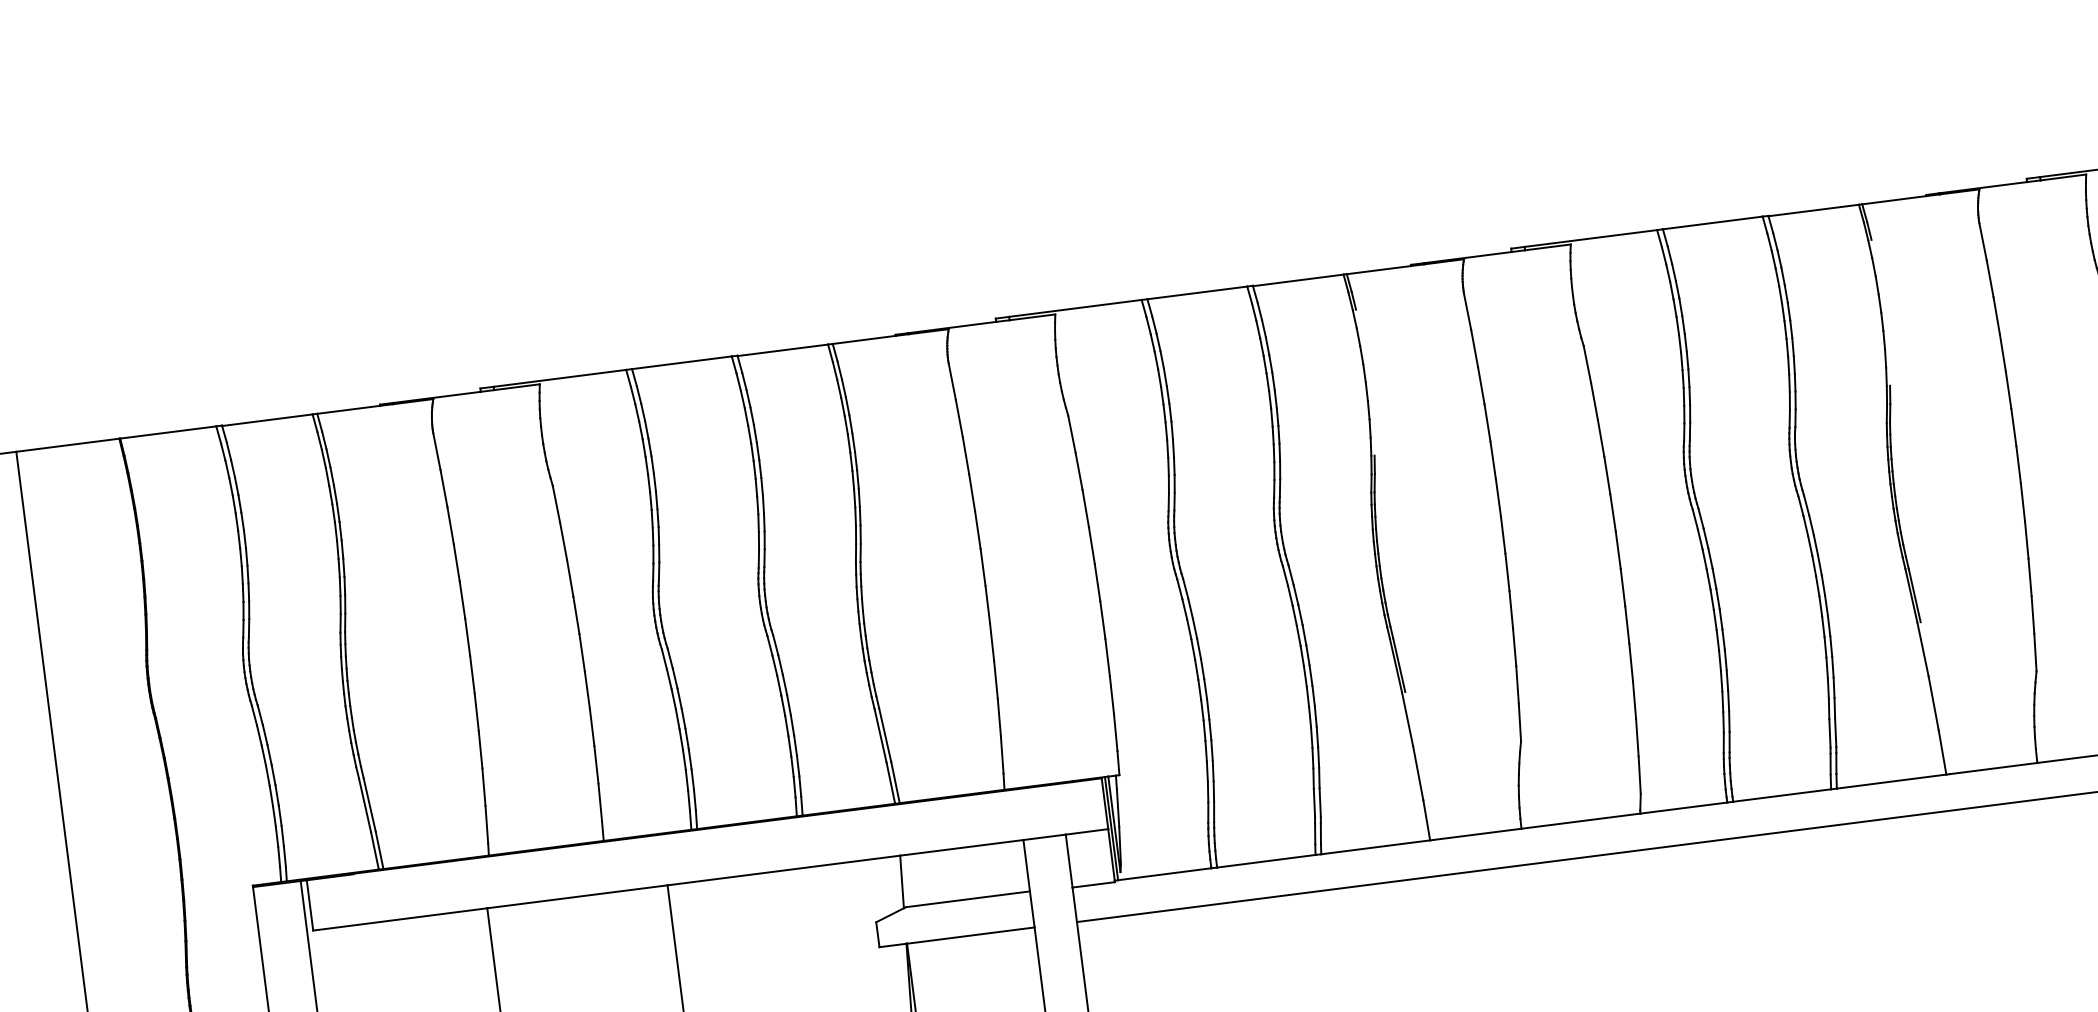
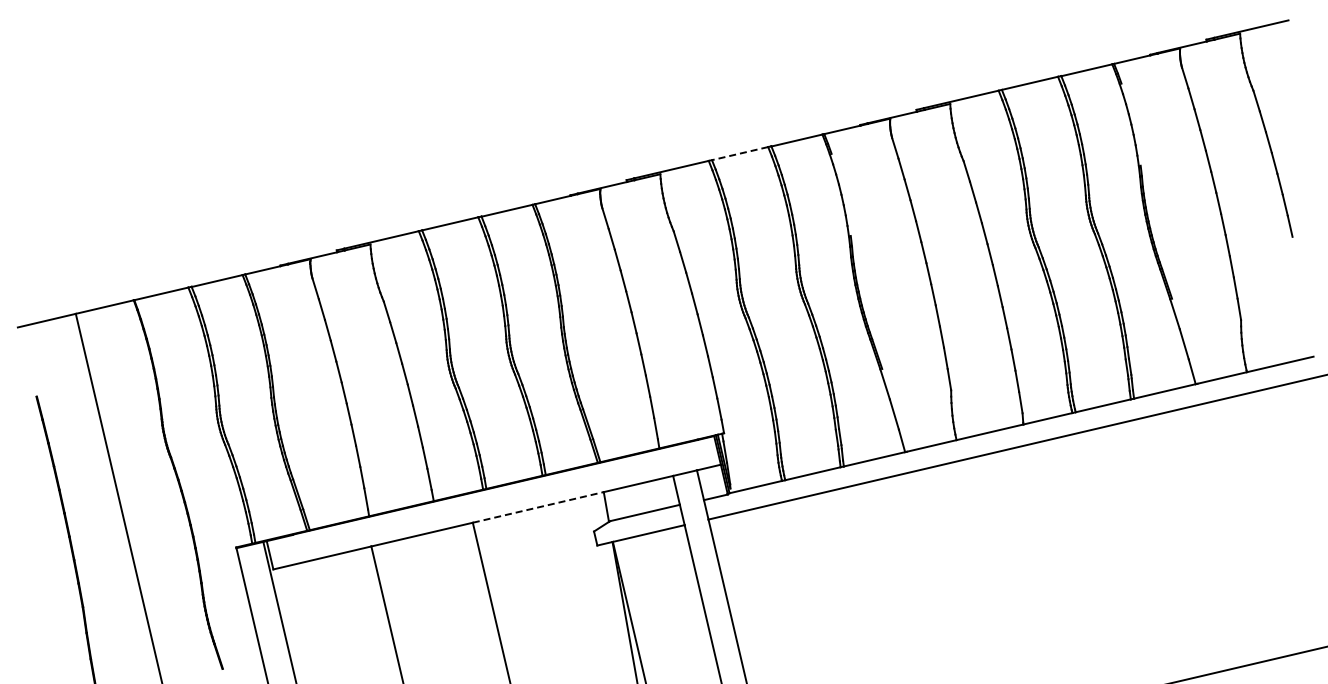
line: (1198, 292) -> (740, 153), solid -> dashed
line: (784, 870) -> (538, 507), solid -> dashed

